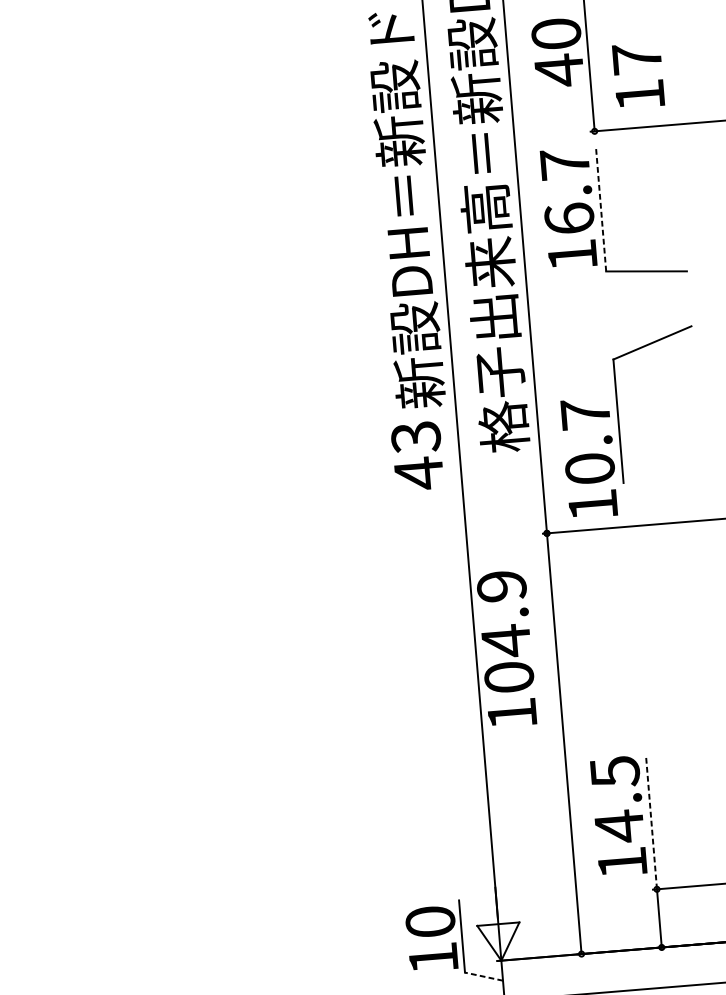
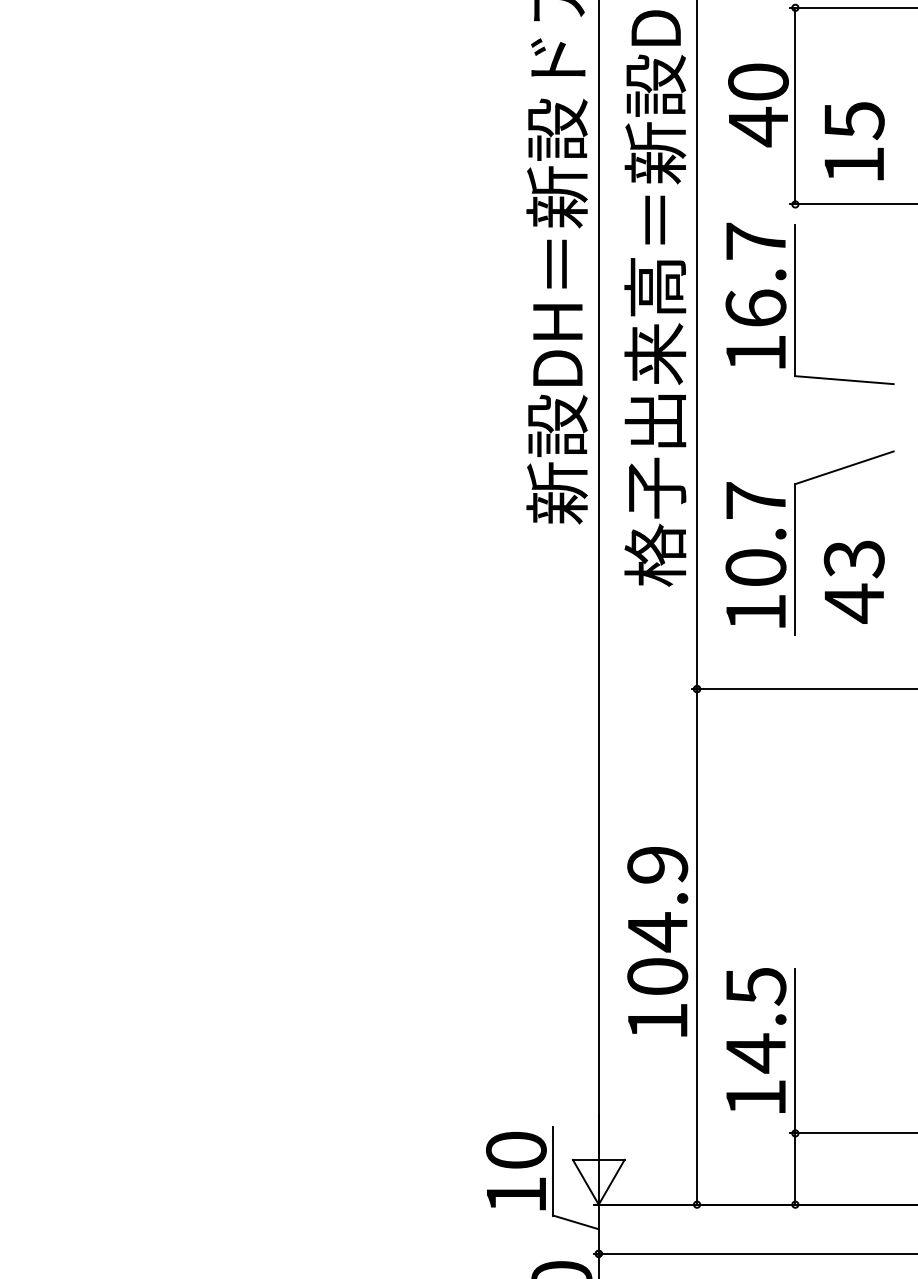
text: (637, 58) -> (854, 120), 17 -> 15
line: (601, 209) -> (795, 300), dashed -> solid
text: (416, 455) -> (853, 581), moved
text: (588, 457) -> (755, 554), moved
text: (506, 648) -> (657, 941), moved
line: (651, 821) -> (795, 1050), dashed -> solid
line: (484, 976) -> (576, 1222), dashed -> solid

